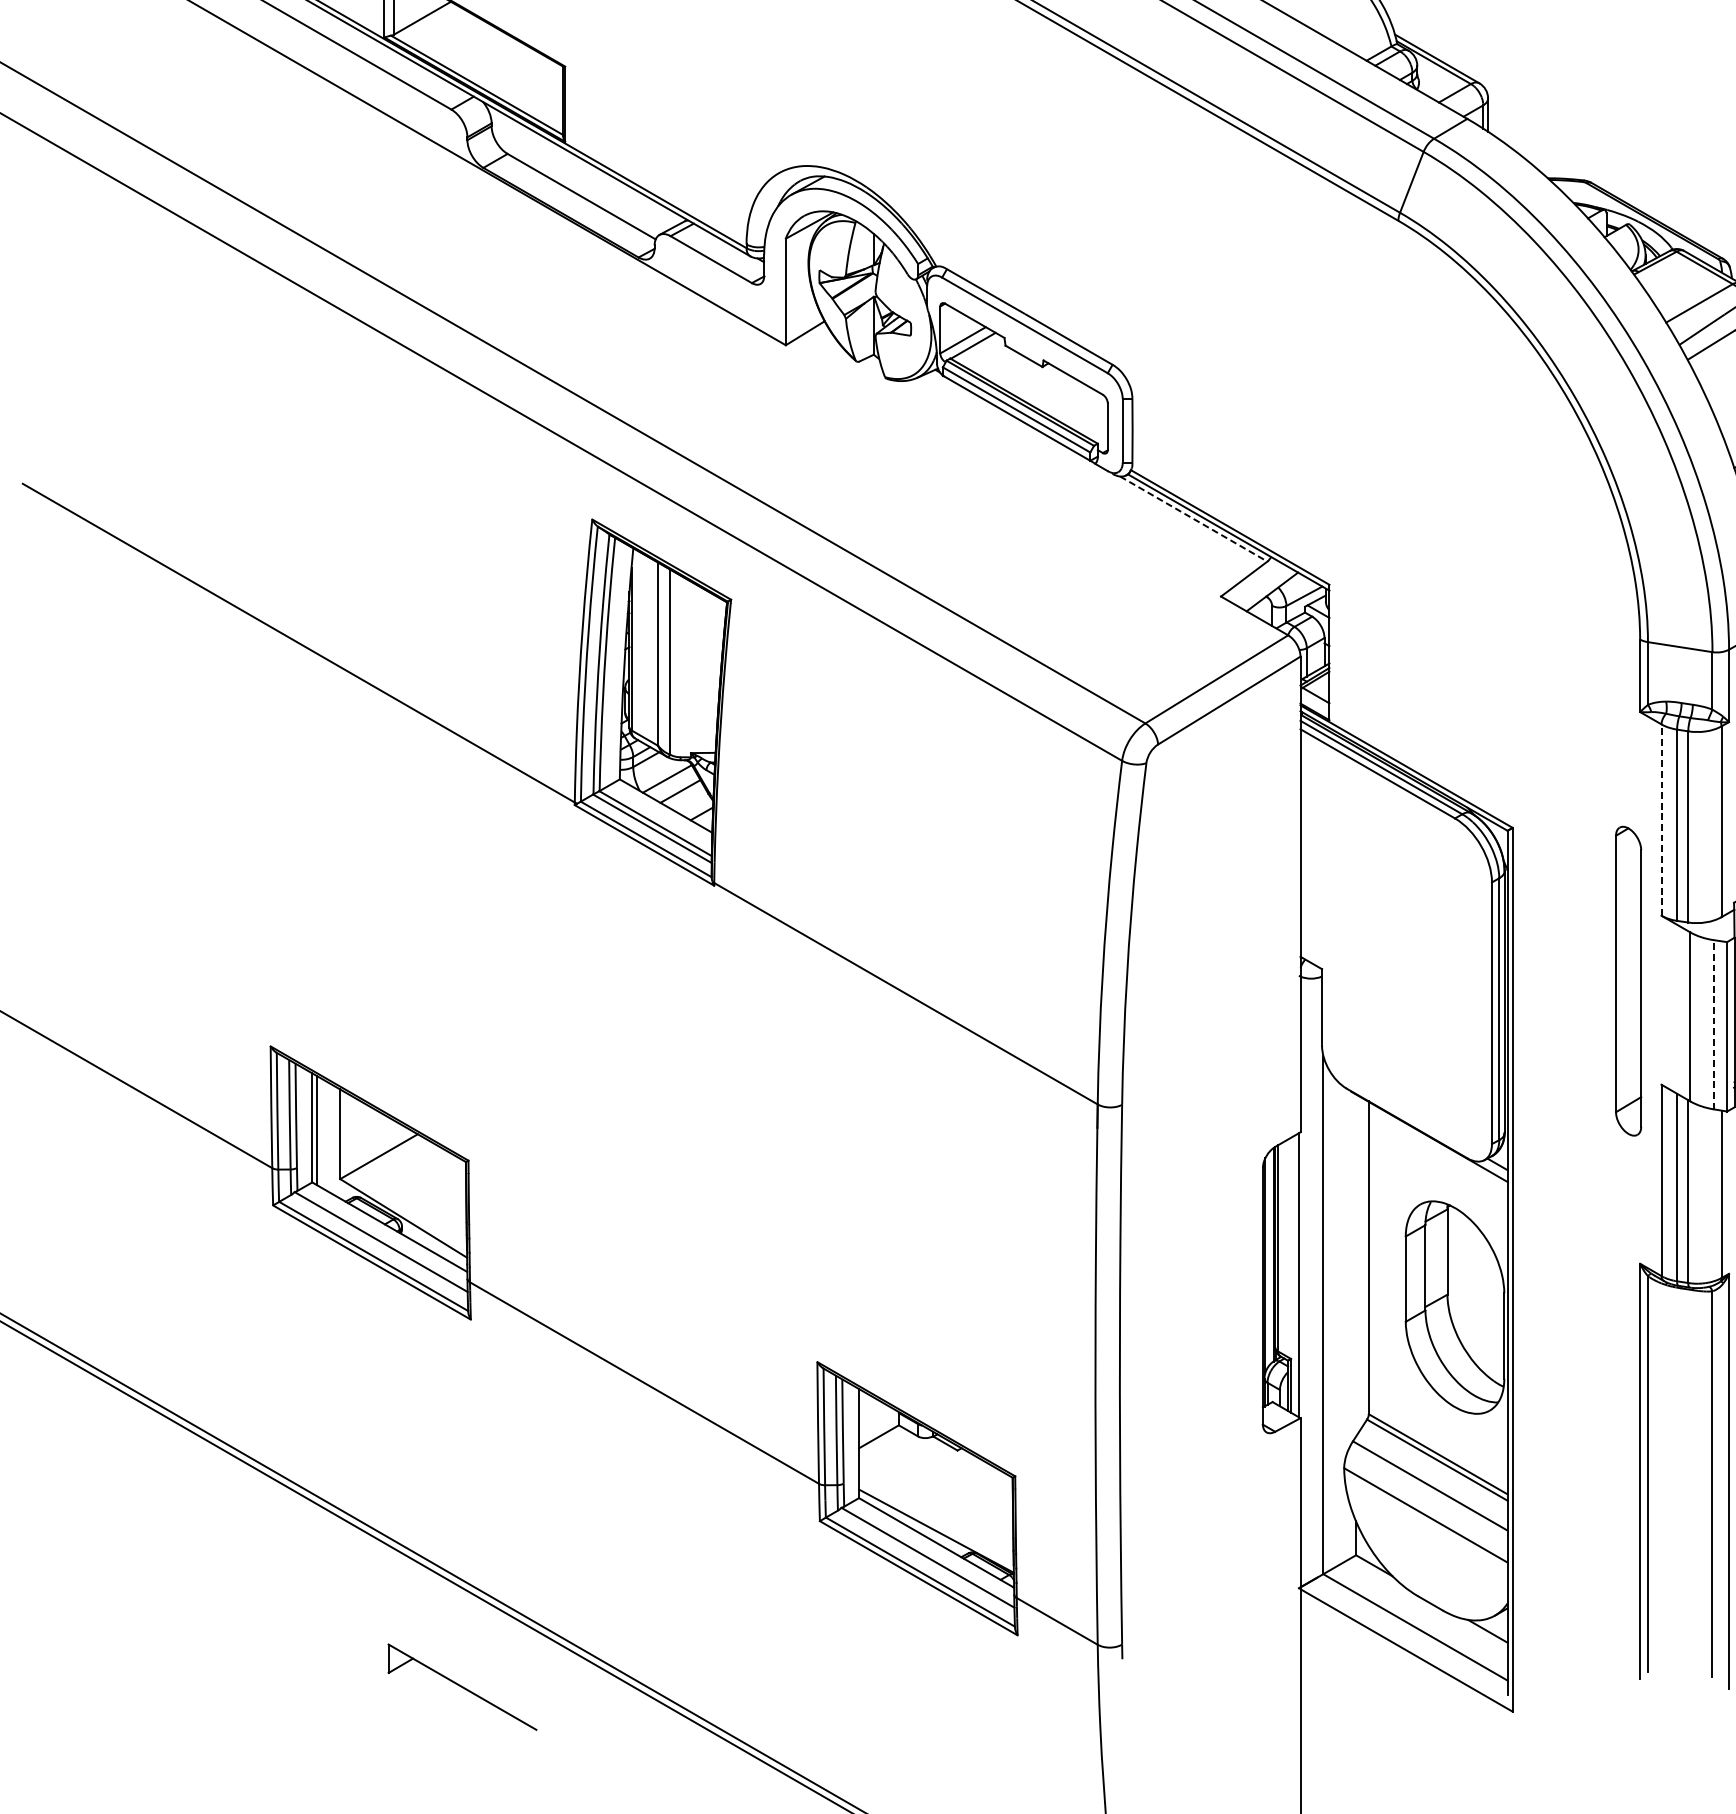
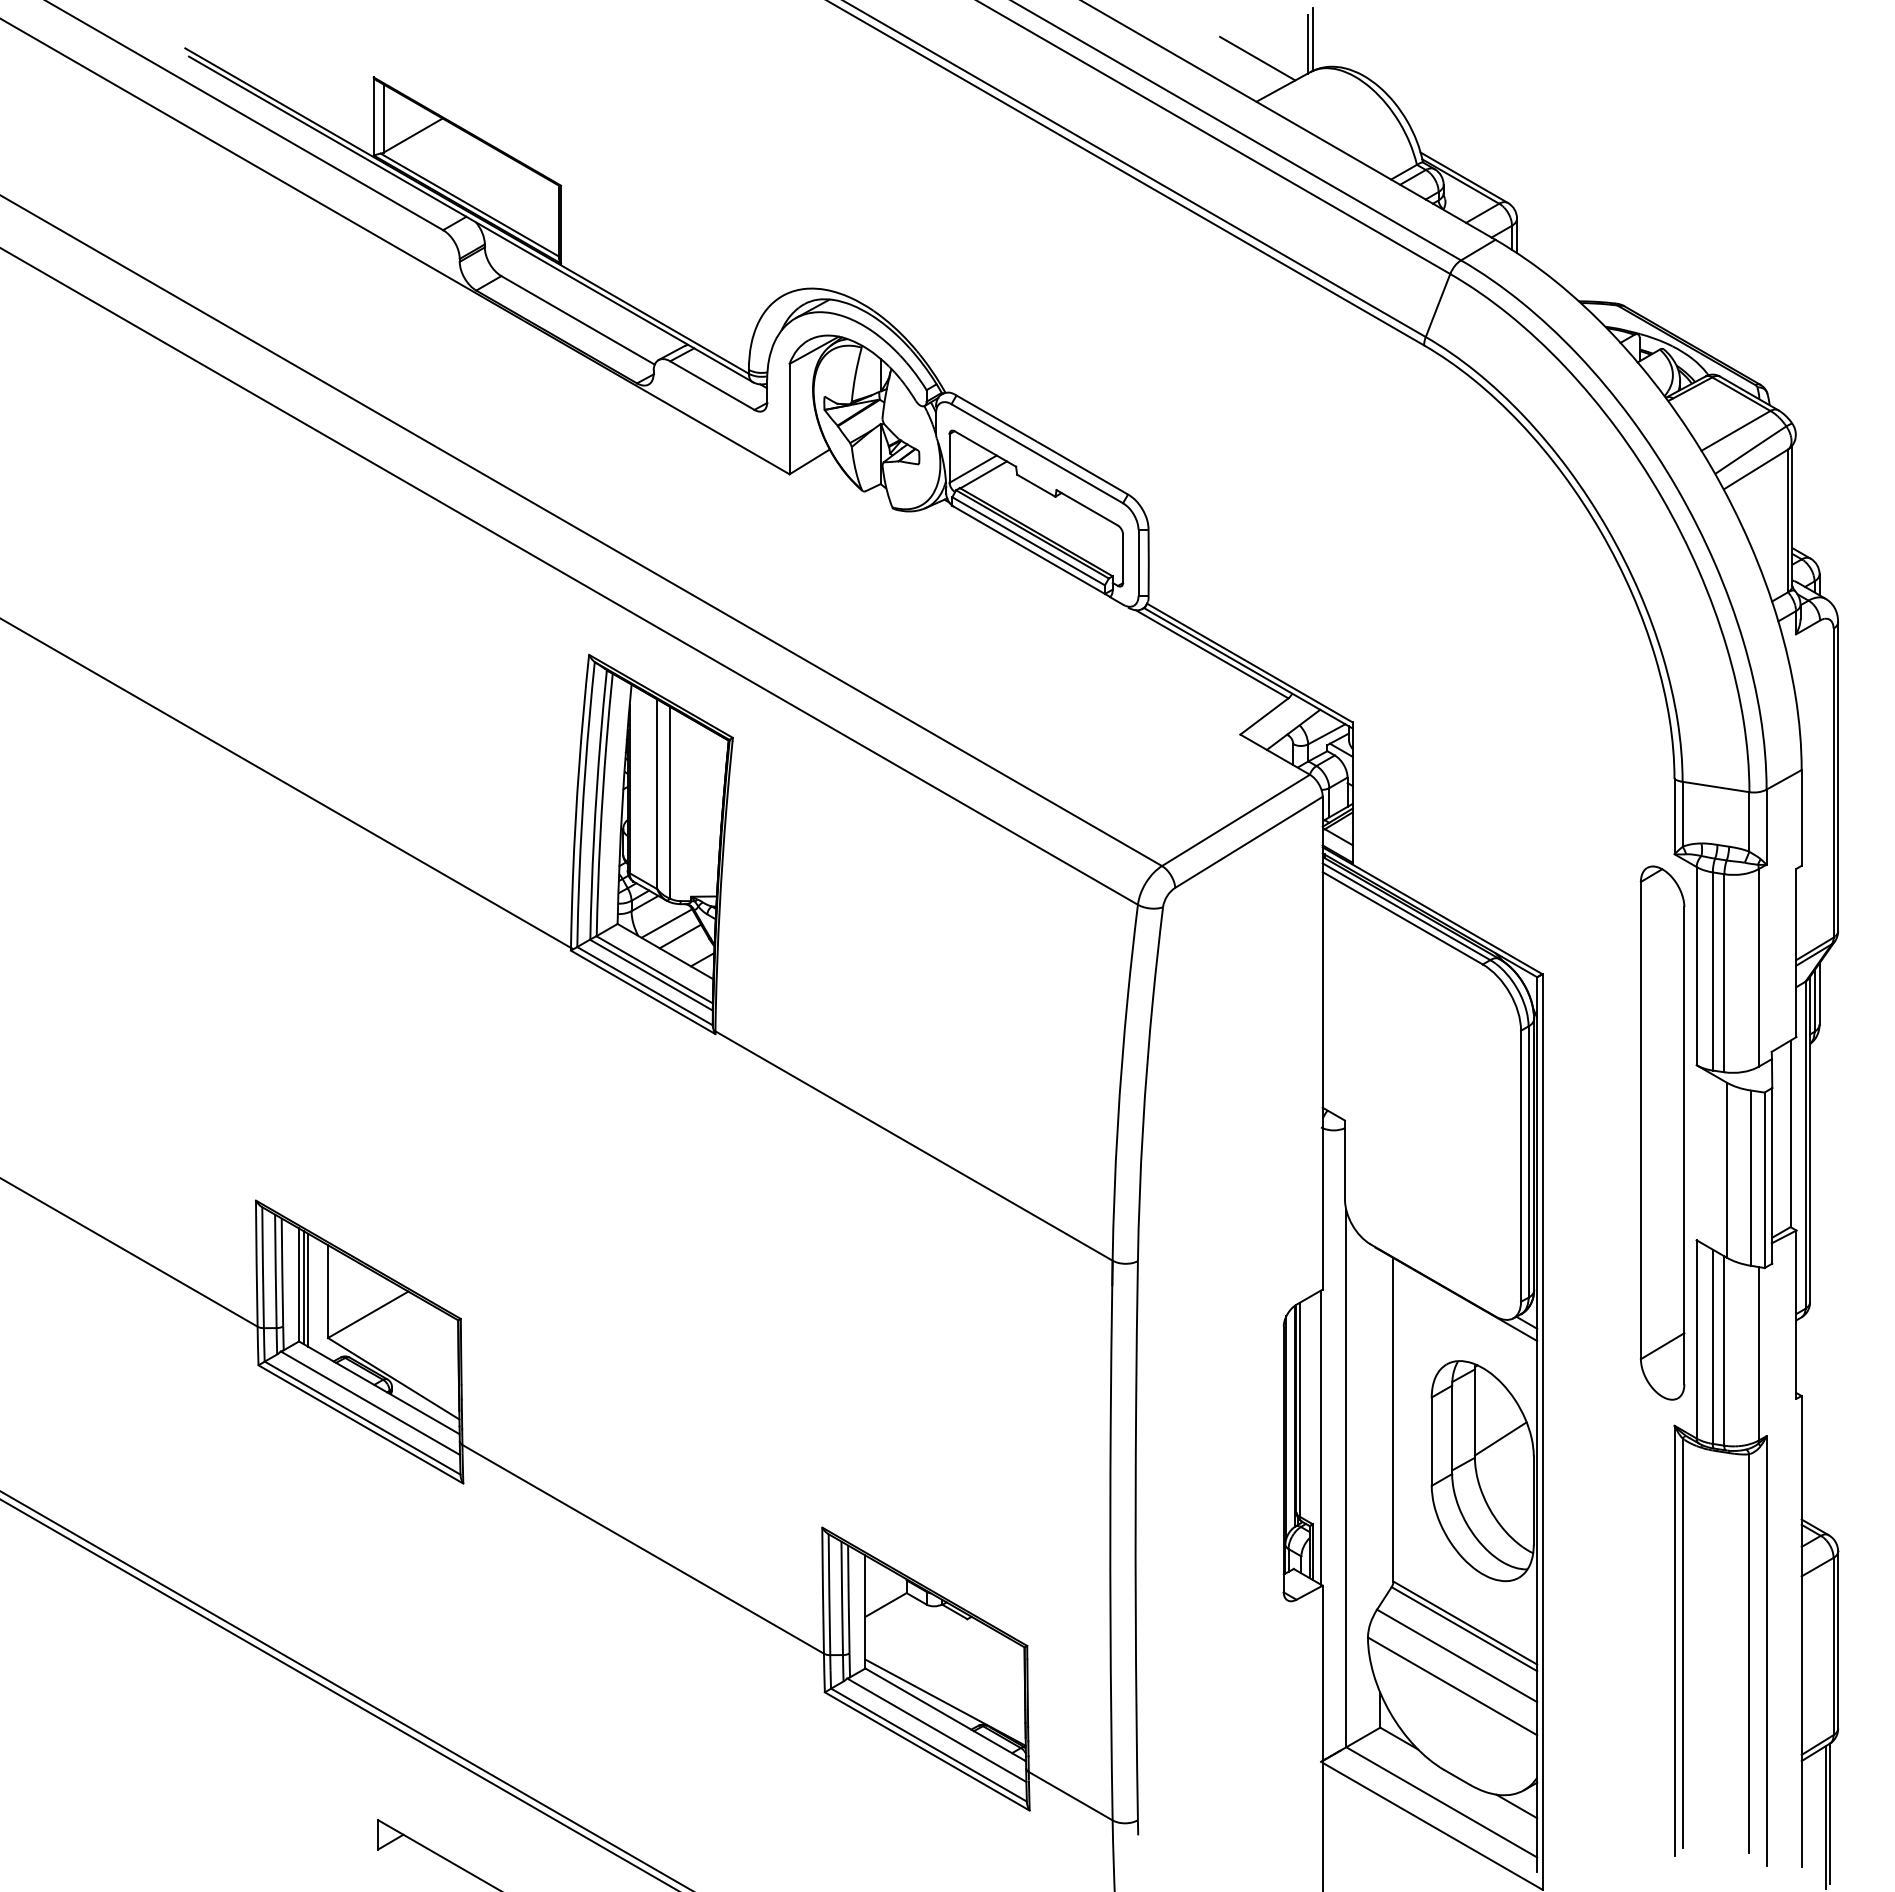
line: (1194, 519) -> (1212, 654), dashed -> solid
line: (1661, 819) -> (1696, 965), dashed -> solid
part: (1628, 980) -> (1662, 1132), size x1.67
line: (1713, 1025) -> (1750, 1178), dashed -> solid
line: (321, 1132) -> (308, 1289), added
line: (1472, 1276) -> (1500, 1438), added

